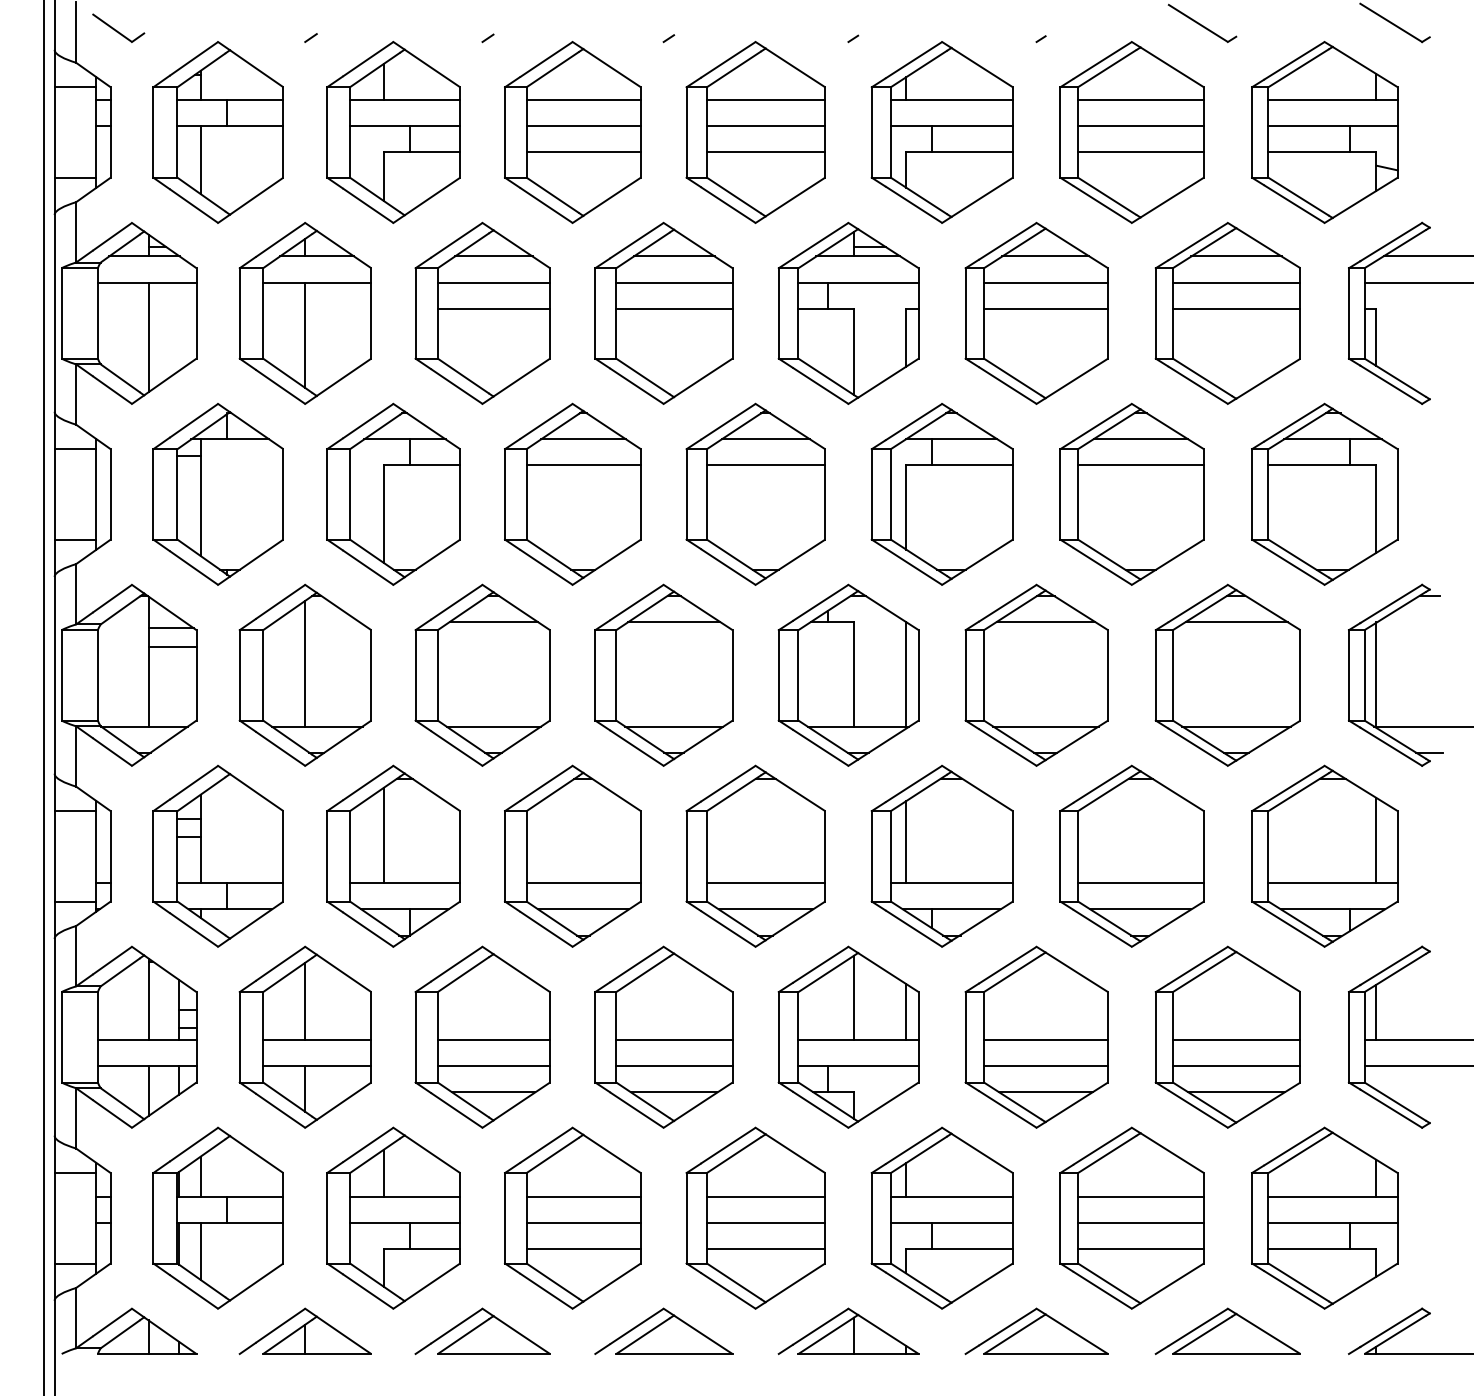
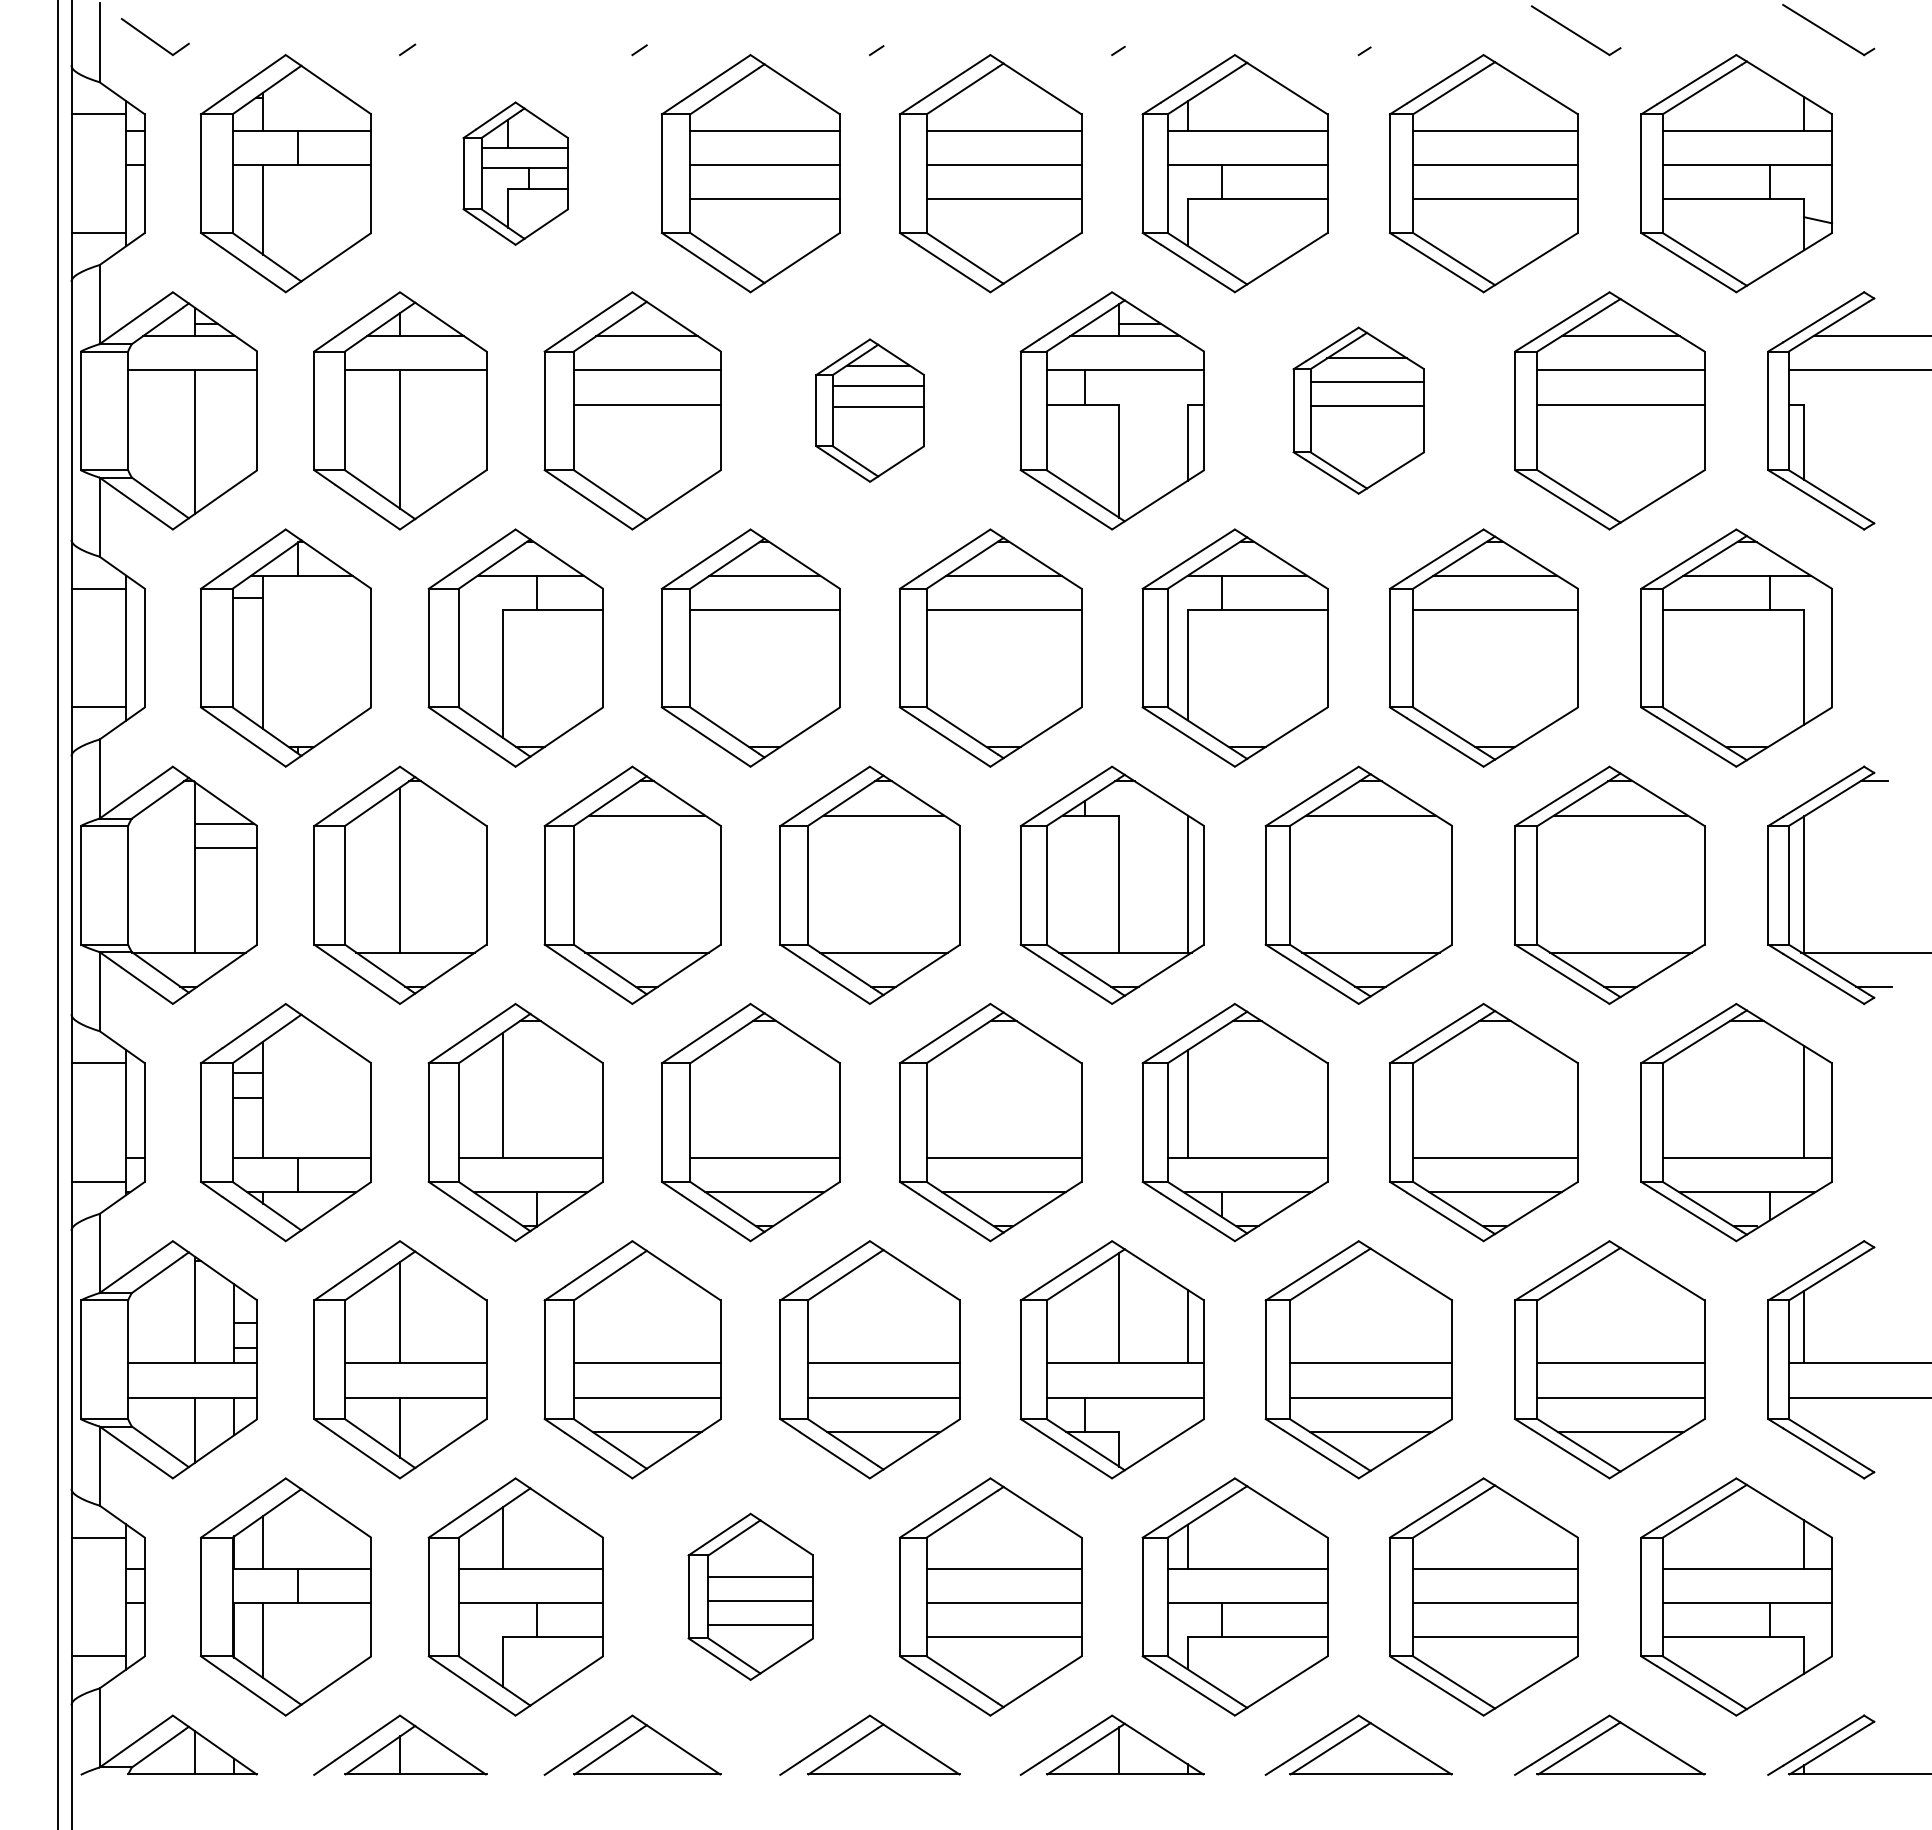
part: (393, 132) -> (515, 173), size x0.6
part: (663, 312) -> (869, 409), size x0.6
part: (1036, 312) -> (1358, 409), size x0.7
part: (572, 1217) -> (750, 1596), size x0.7

